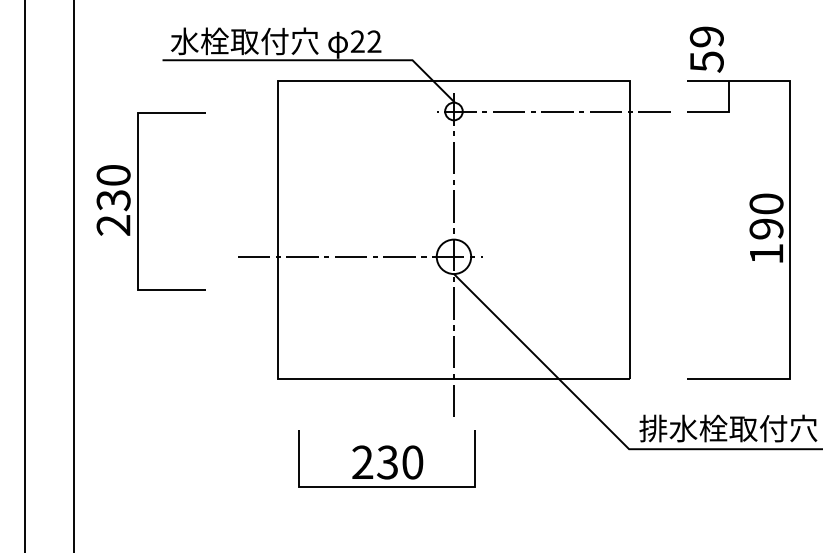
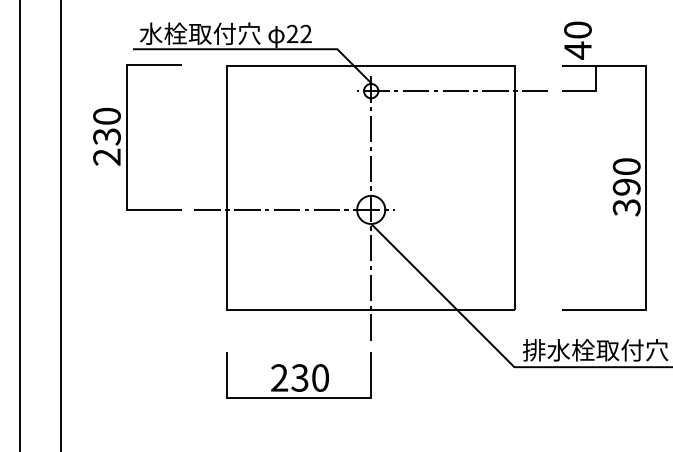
text: (706, 49) -> (577, 40), 59 -> 40
part: (138, 201) -> (127, 137), moved
text: (766, 253) -> (626, 207), 190 -> 390
part: (385, 459) -> (298, 375), moved

